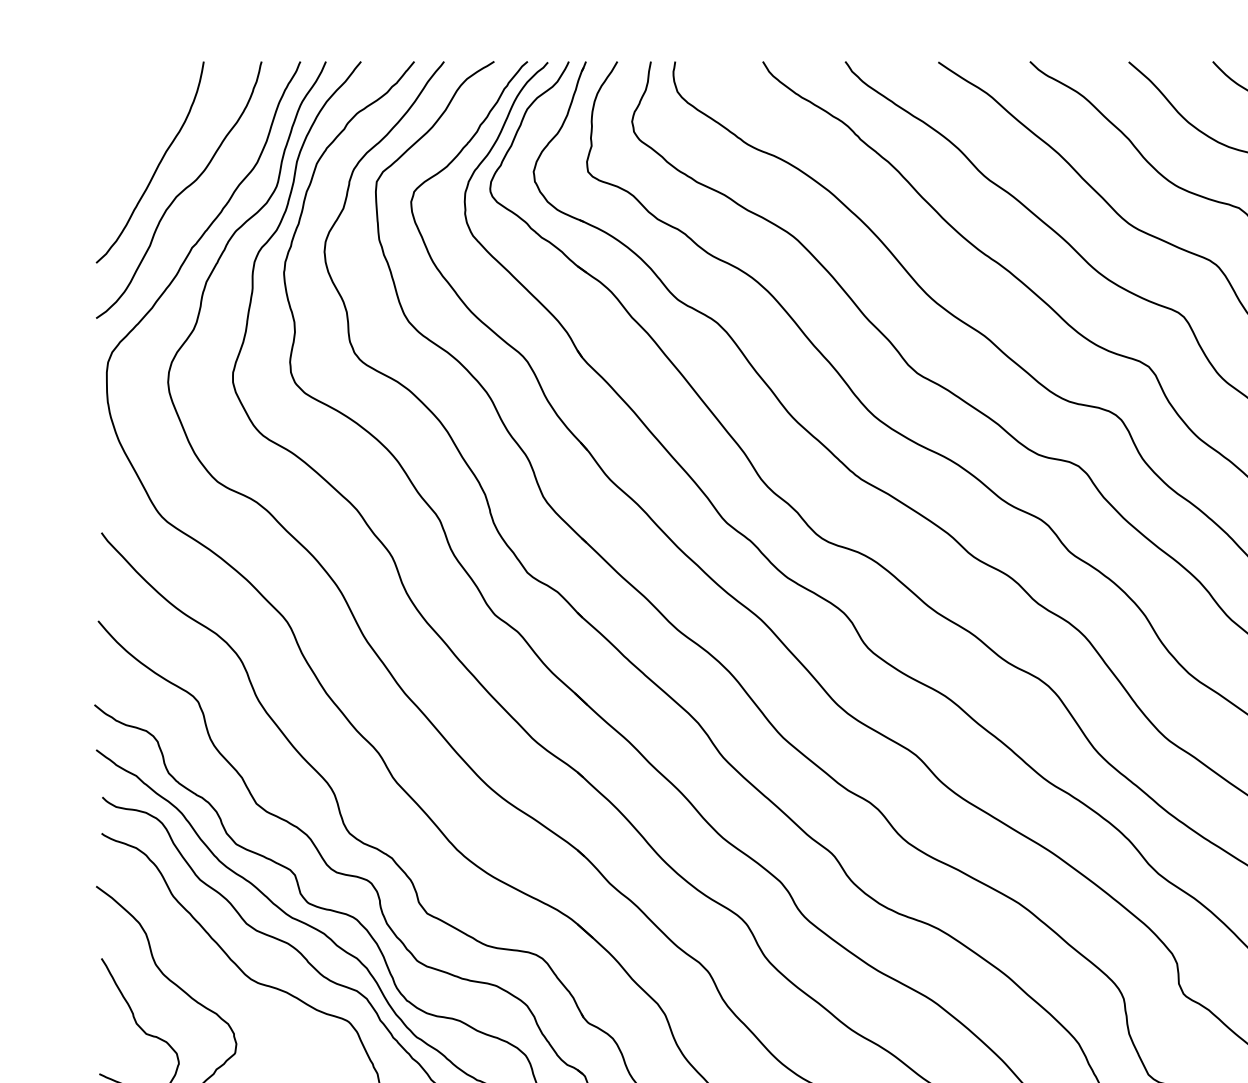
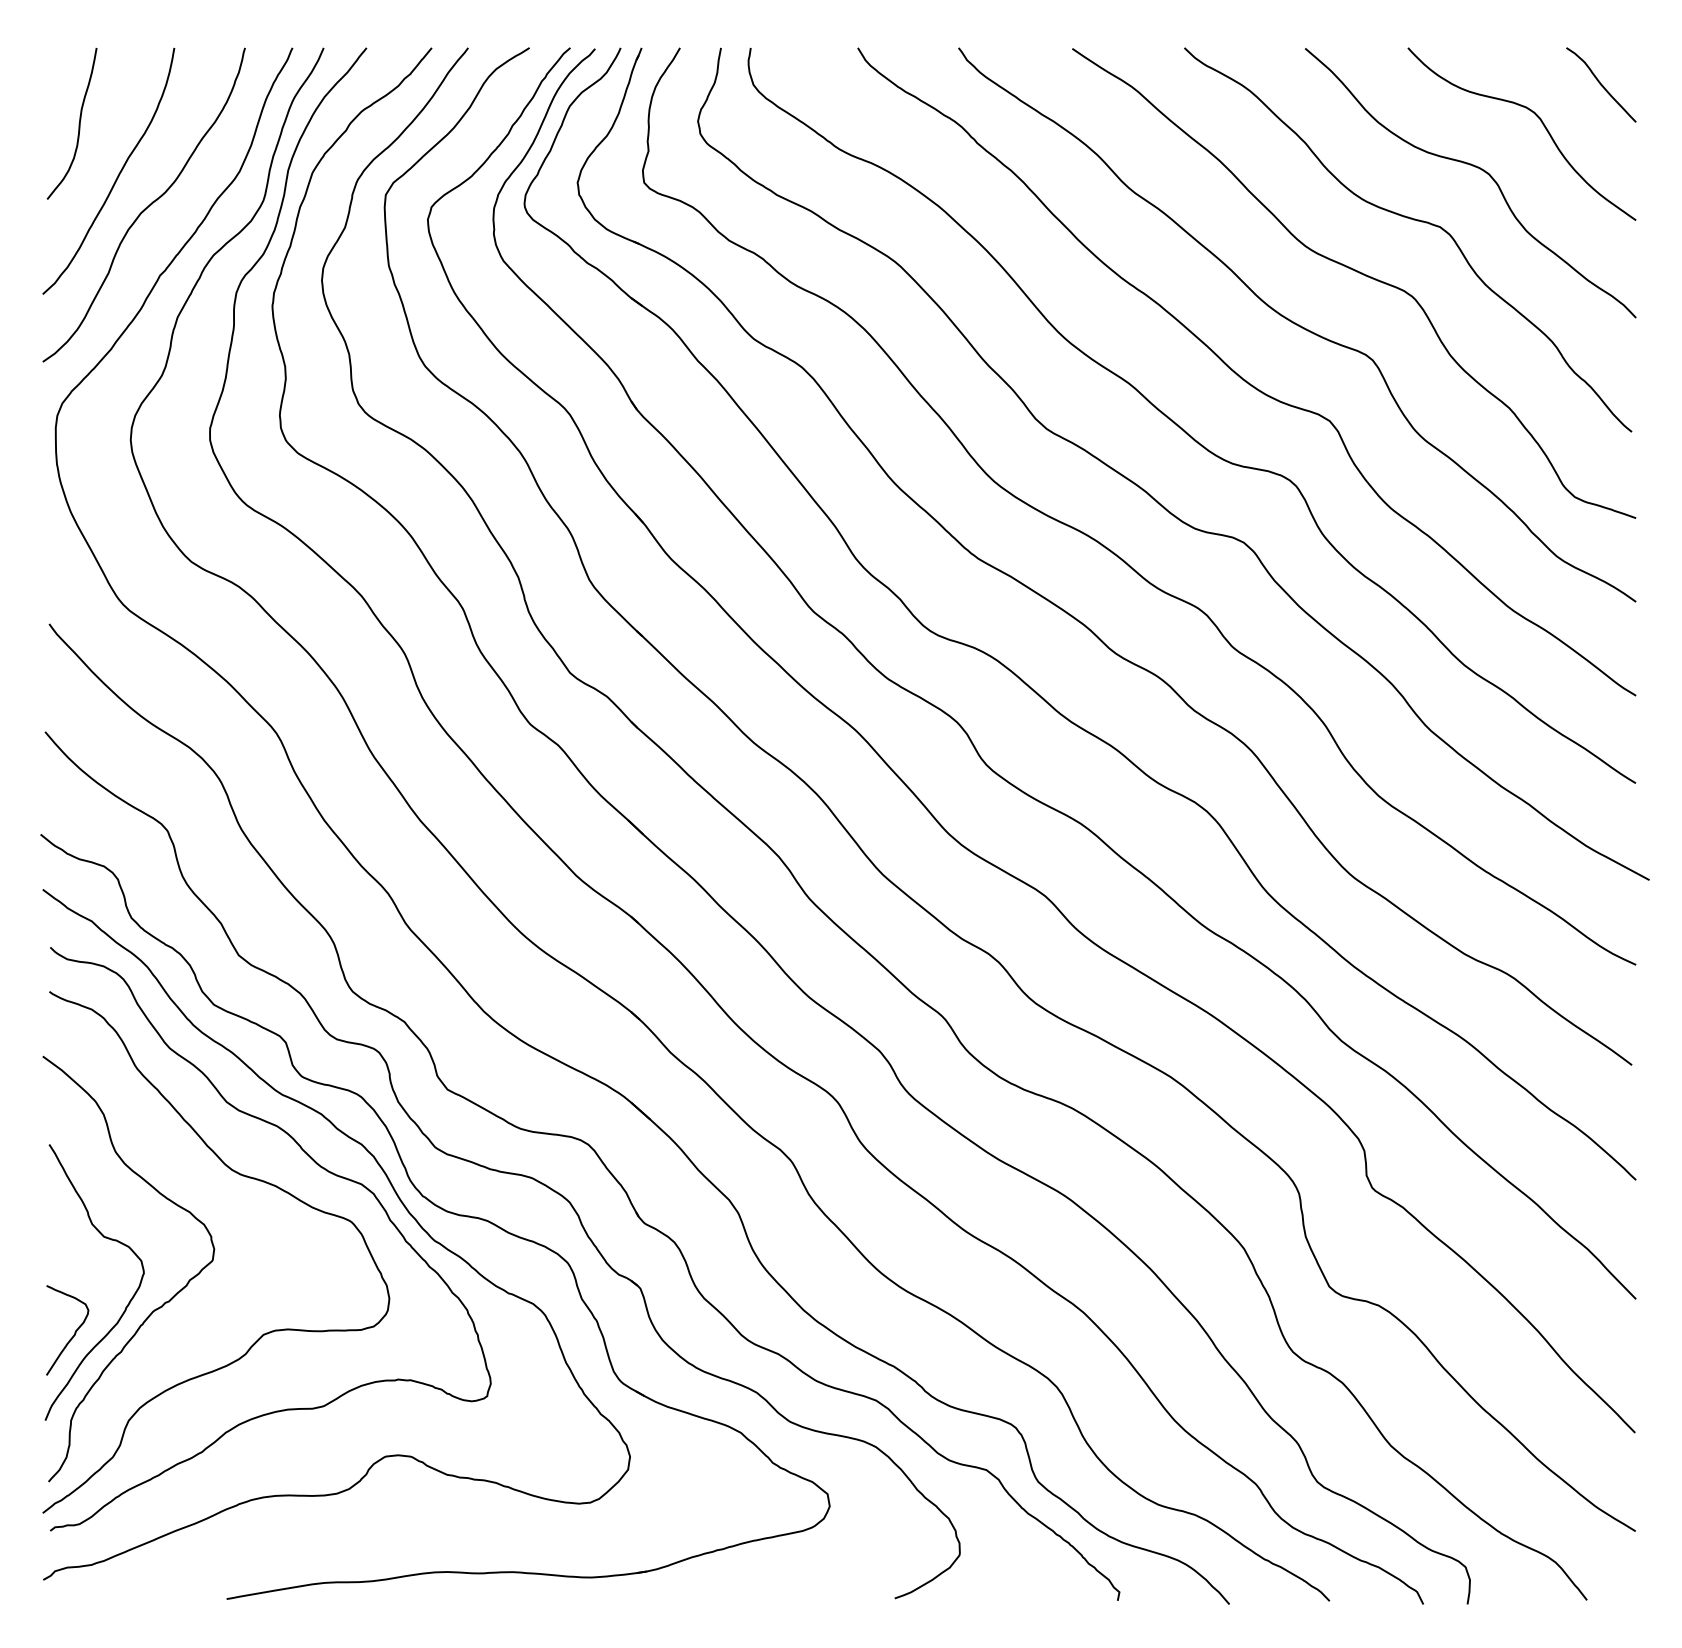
curve: (125, 123) -> (78, 123), added

